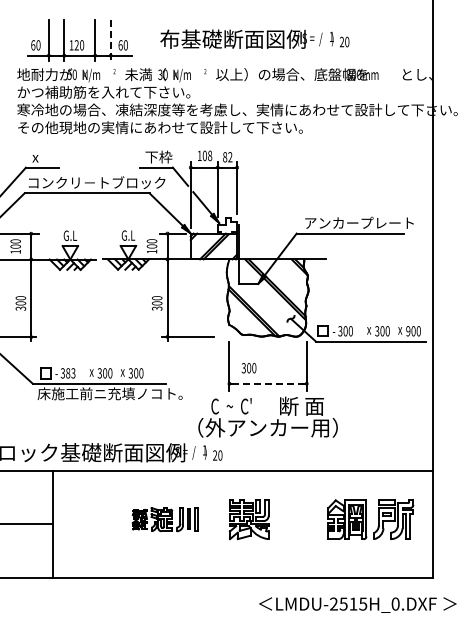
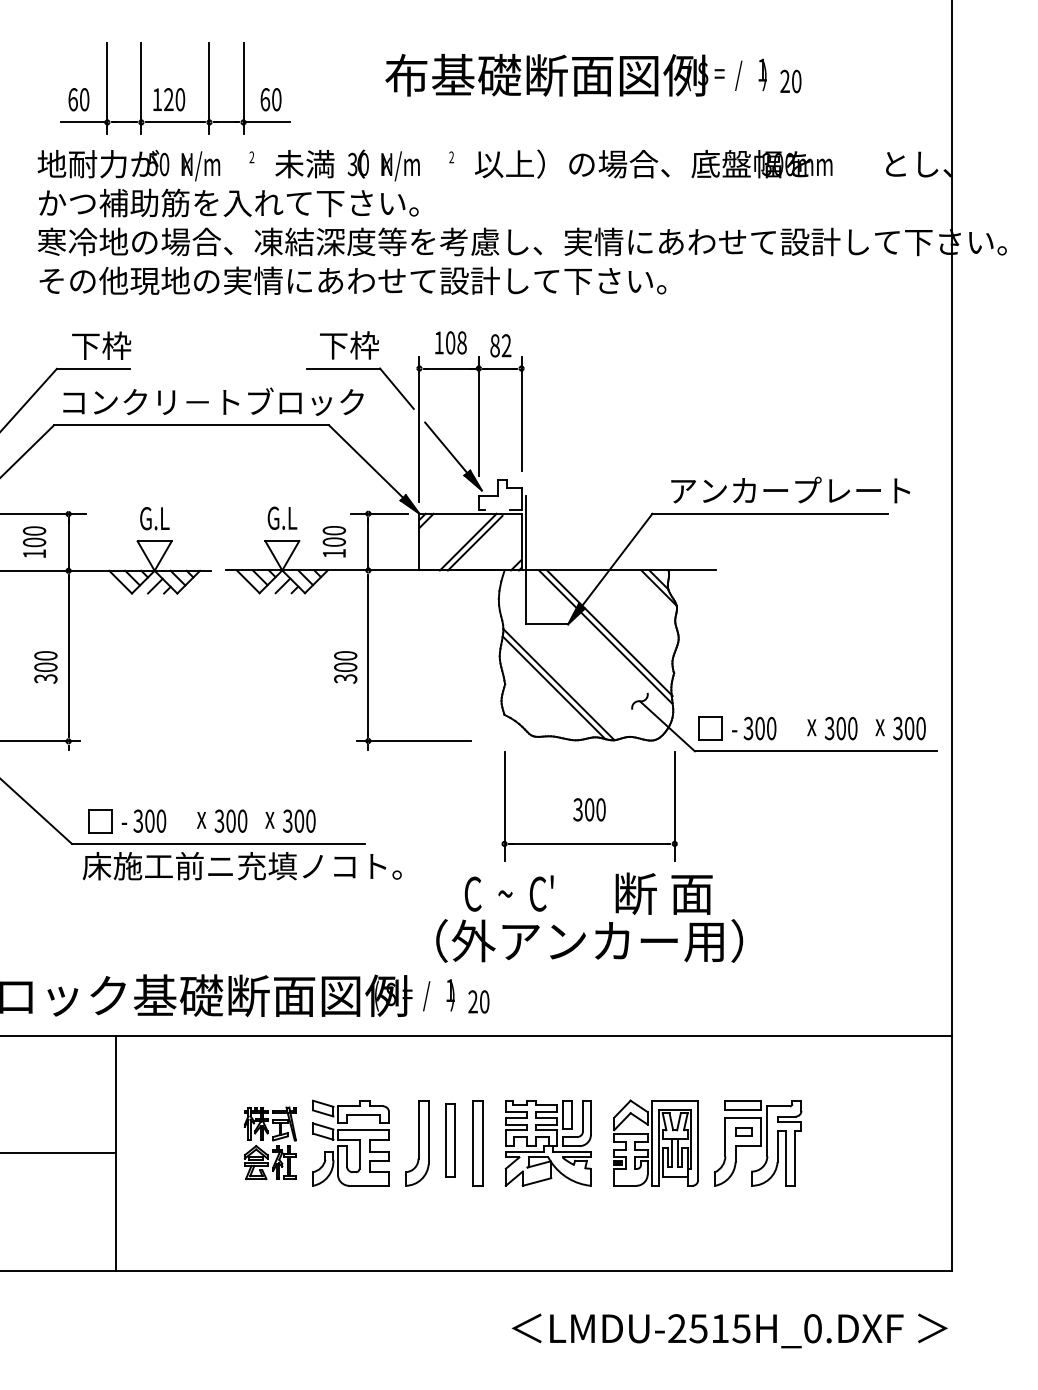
text: (254, 38) -> (592, 73), moved
line: (110, 40) -> (242, 89), dashed -> solid
text: (45, 156) -> (99, 344), x -> 下枠
text: (408, 331) -> (898, 729), 900 -> 300
text: (248, 368) -> (588, 810), moved
text: (70, 373) -> (154, 821), 383 -> 300
line: (268, 383) -> (590, 843), dashed -> solid
part: (165, 519) -> (363, 1142), size x1.67
part: (370, 519) -> (707, 1142), moved
text: (357, 604) -> (729, 1329), moved

